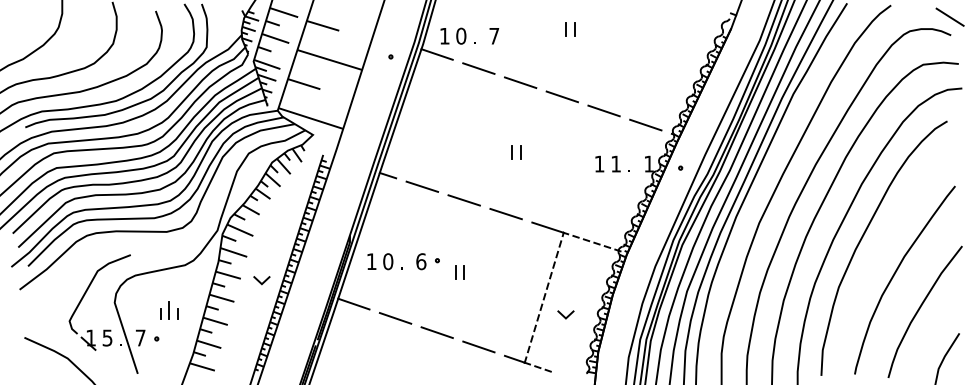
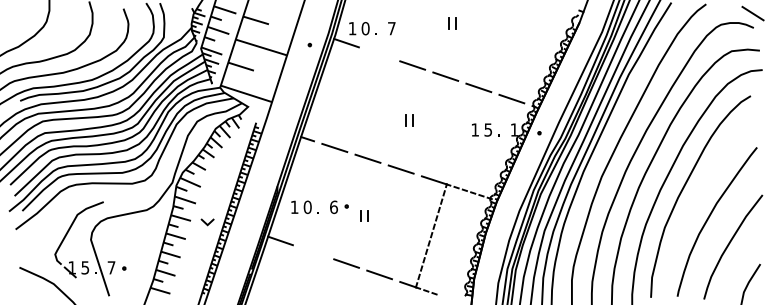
line: (478, 68) -> (379, 54), removed
text: (616, 163) -> (488, 129), 1 -> 5
part: (169, 309) -> (134, 245), removed
line: (565, 316) -> (448, 250), removed
line: (395, 318) -> (313, 252), removed

